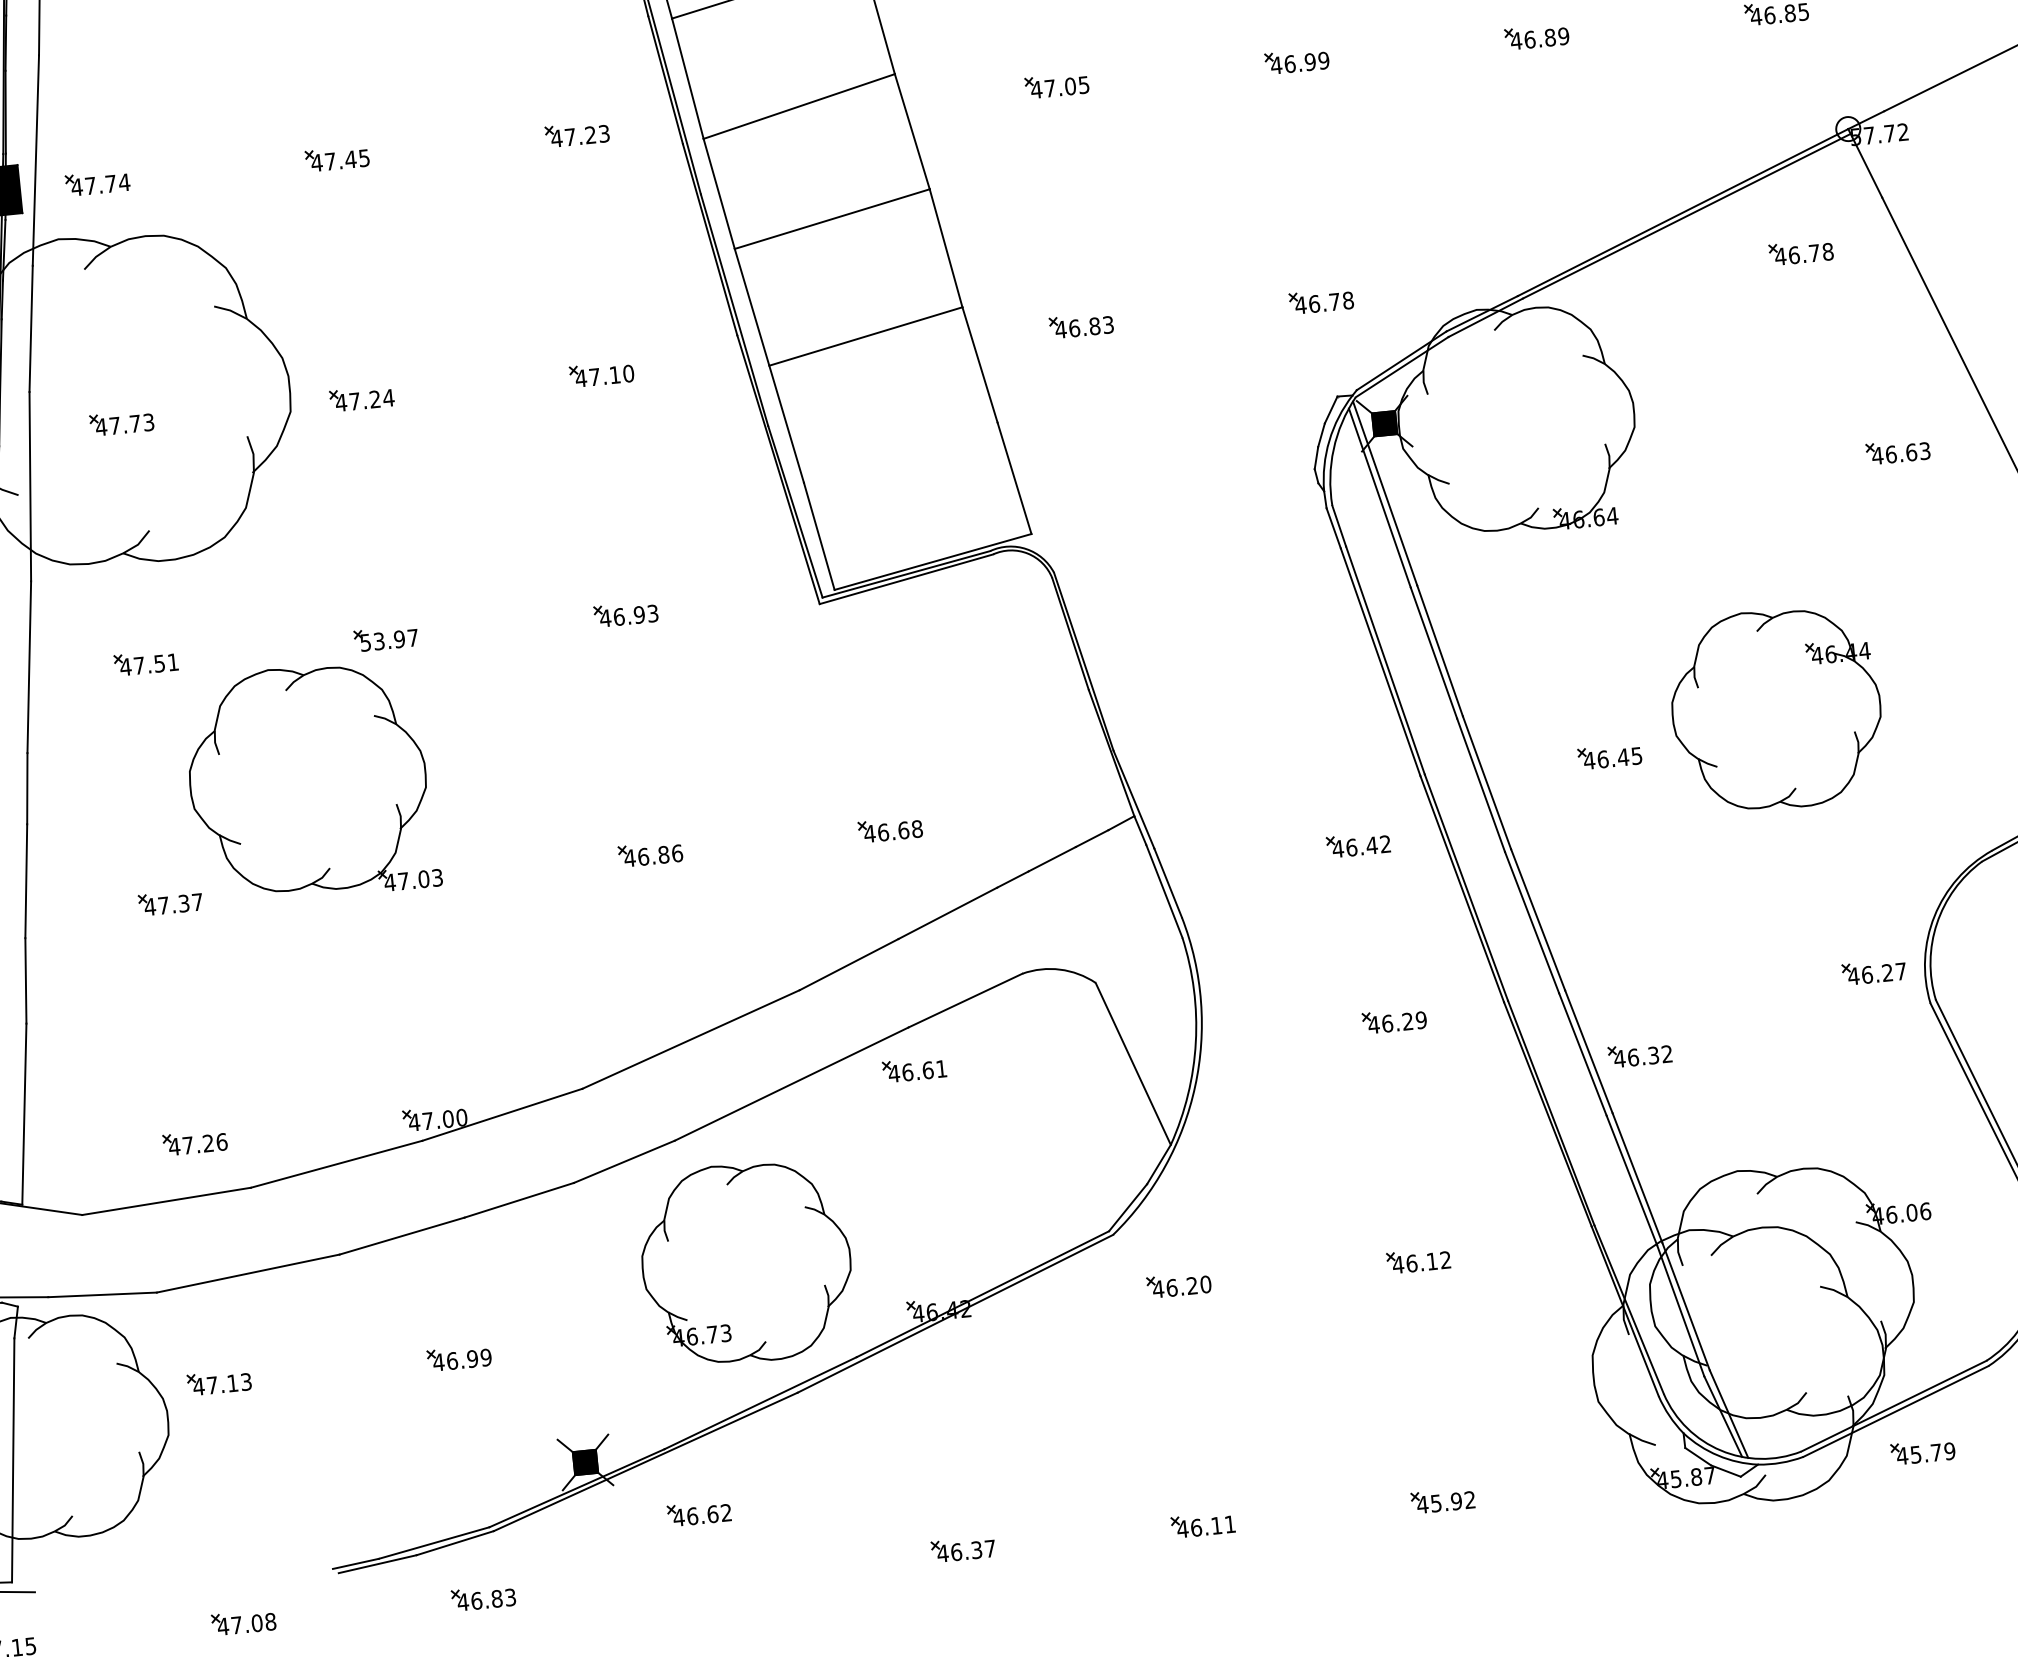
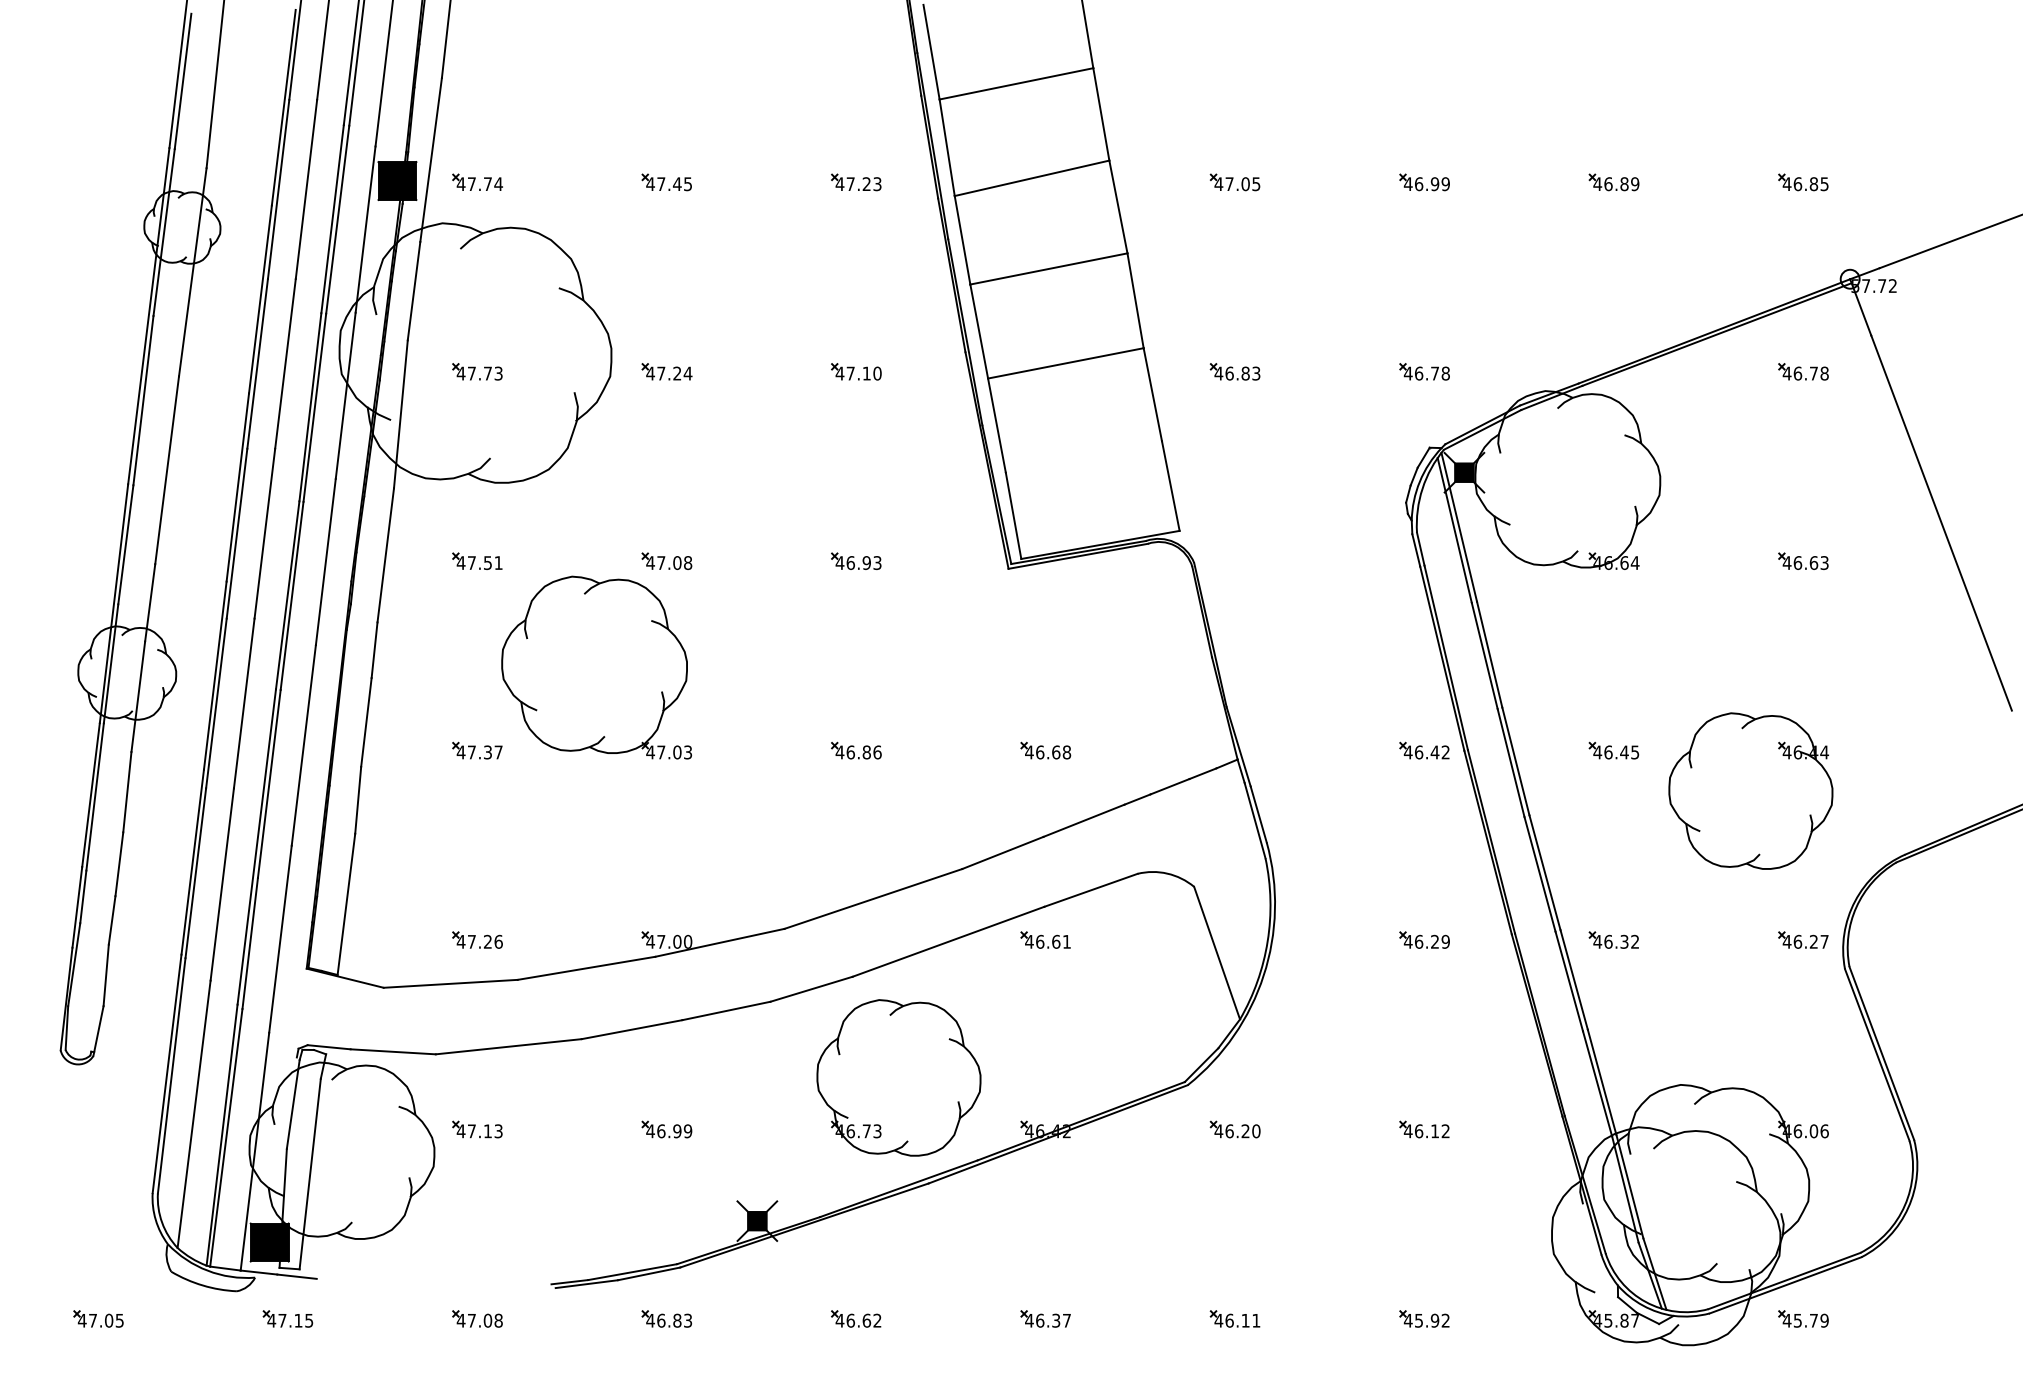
part: (1897, 450) -> (1803, 560), moved
text: (389, 640) -> (669, 563), 53.97 -> 47.08
part: (1775, 708) -> (1750, 790), moved
part: (1358, 844) -> (1424, 750), moved
part: (1639, 1053) -> (1613, 939), moved
part: (699, 1512) -> (856, 1318), moved

